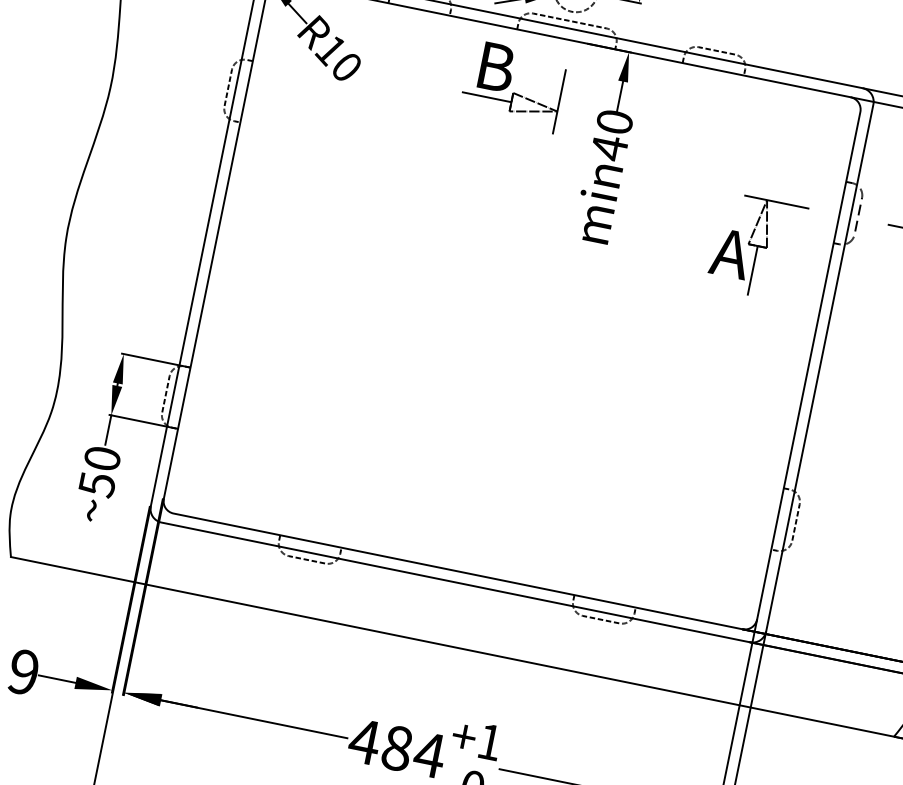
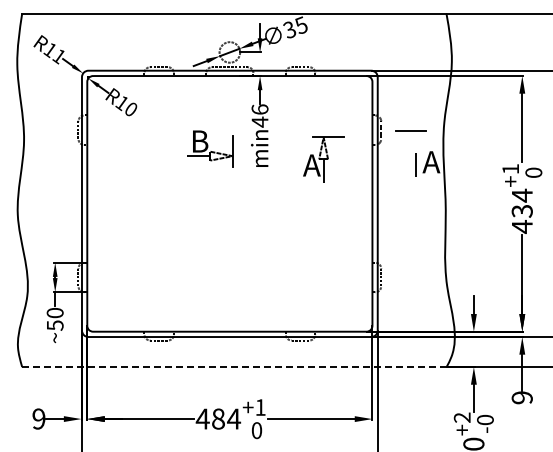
part: (514, 86) -> (210, 148), moved
text: (613, 121) -> (259, 109), min40 -> min46
part: (757, 246) -> (323, 159), moved
line: (452, 647) -> (234, 367), solid -> dashed

